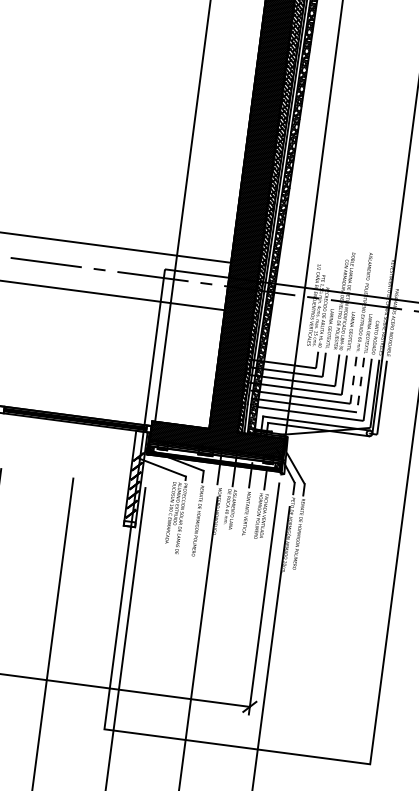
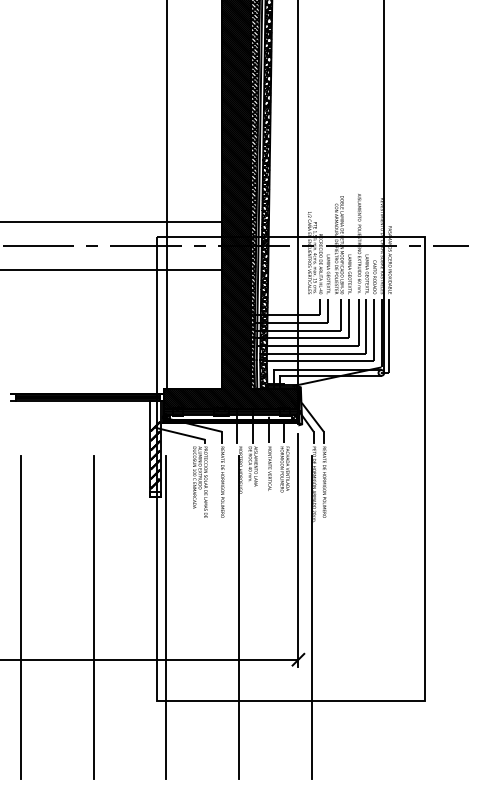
line: (353, 380) -> (358, 322), dashed -> solid
line: (360, 385) -> (366, 326), dashed -> solid

